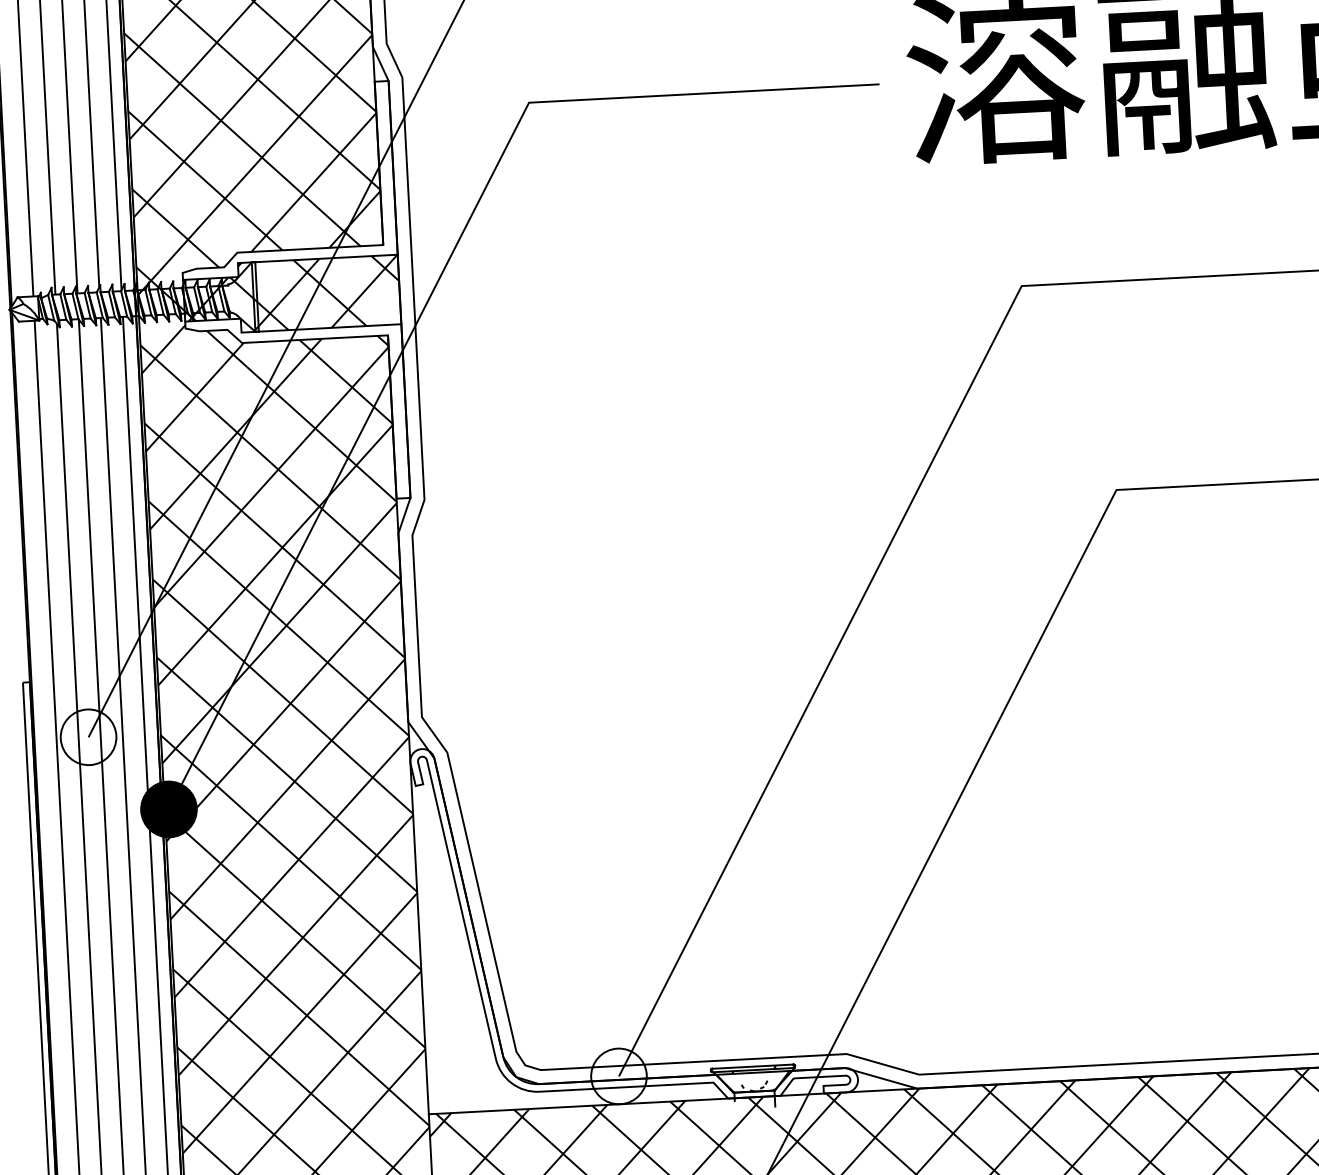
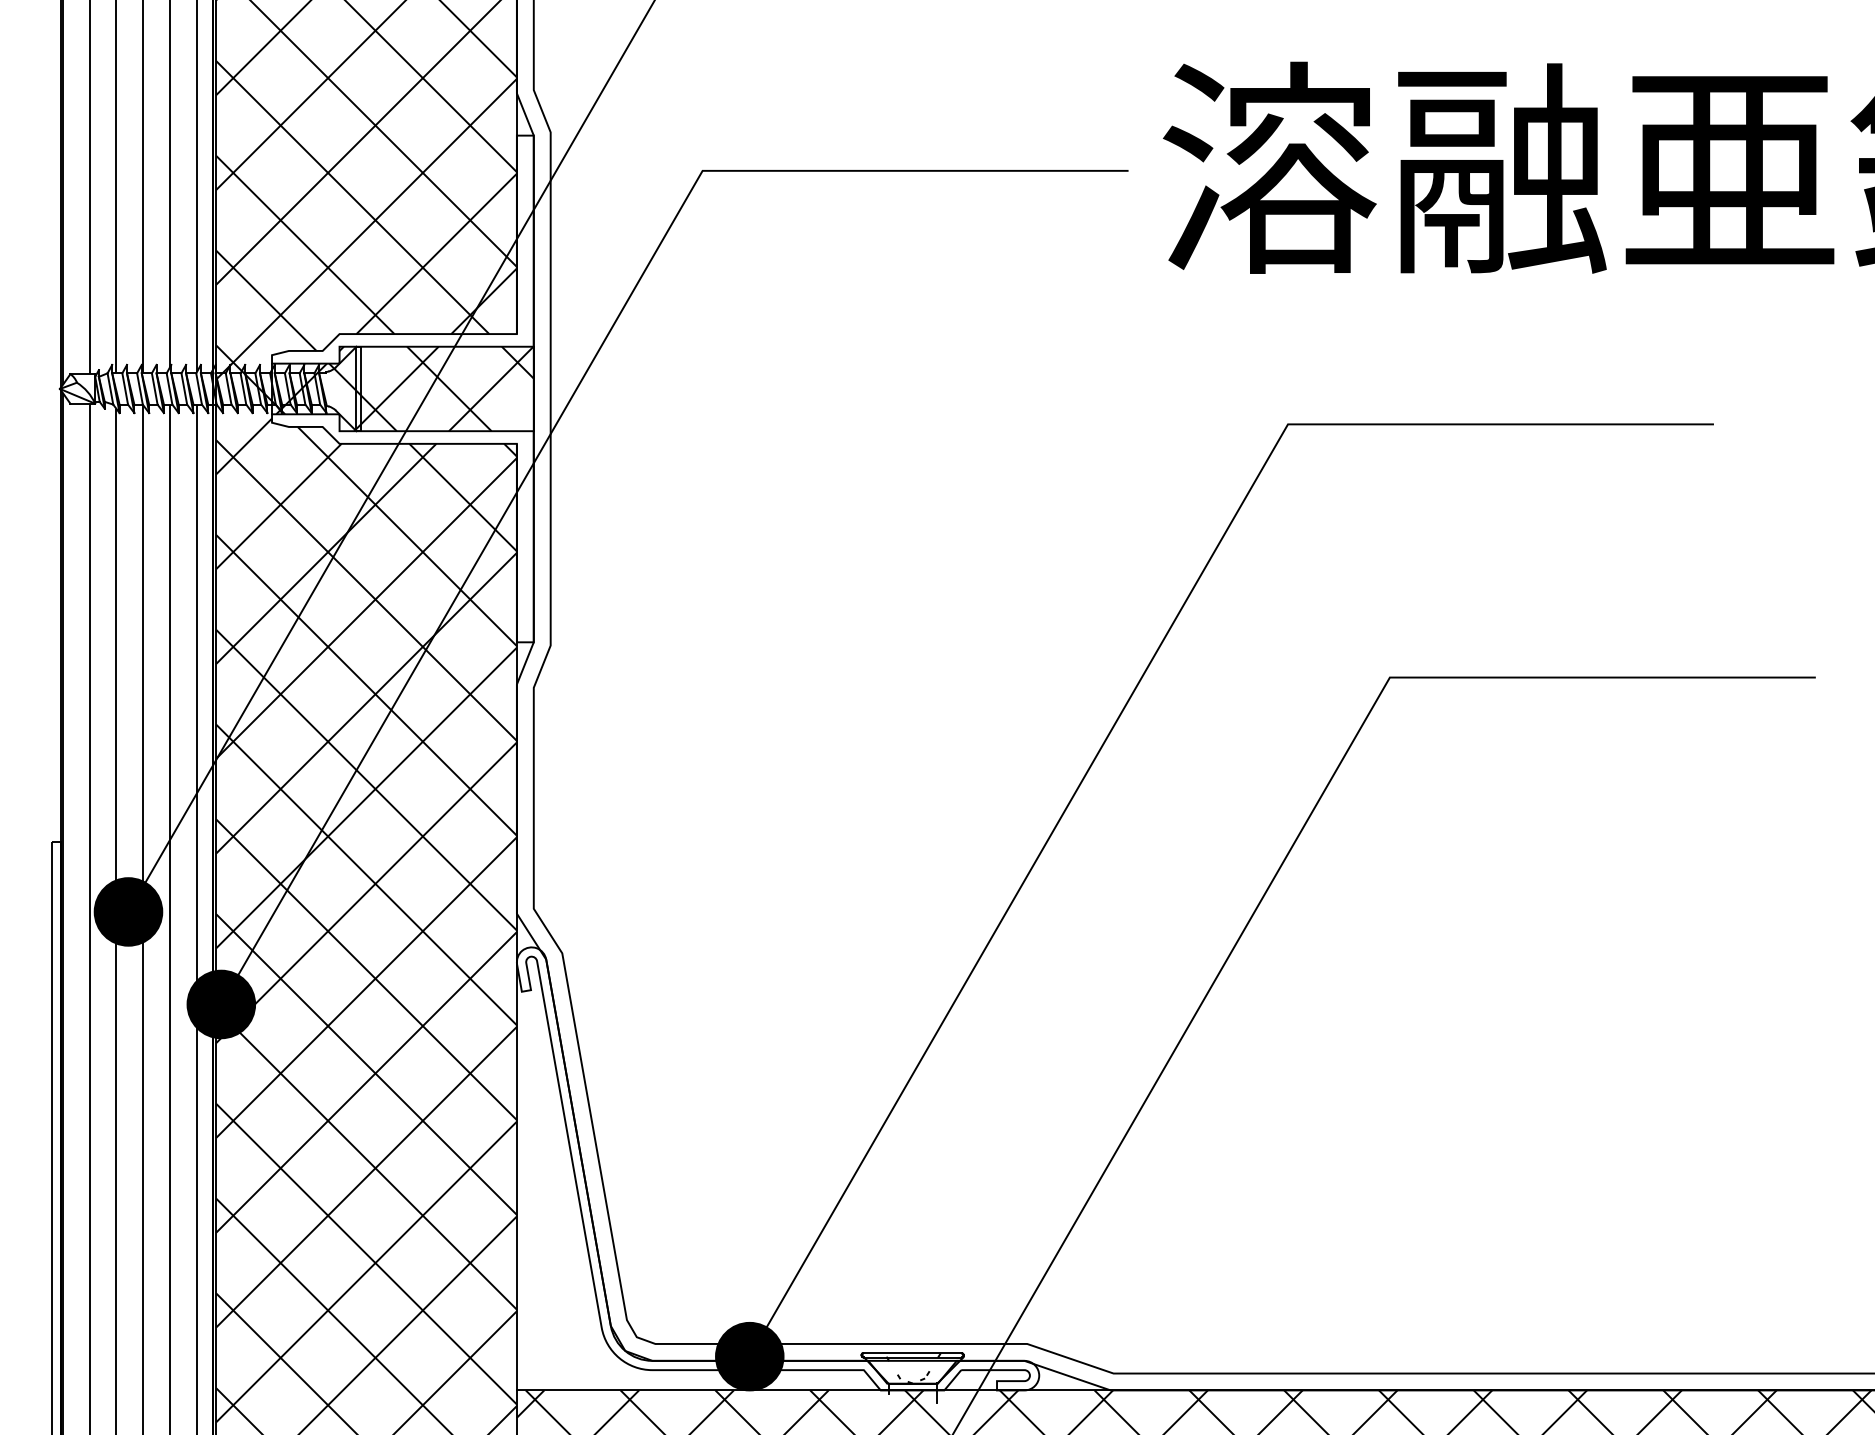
fill: (88, 736) -> (128, 911), added
fill: (618, 1076) -> (749, 1356), added

